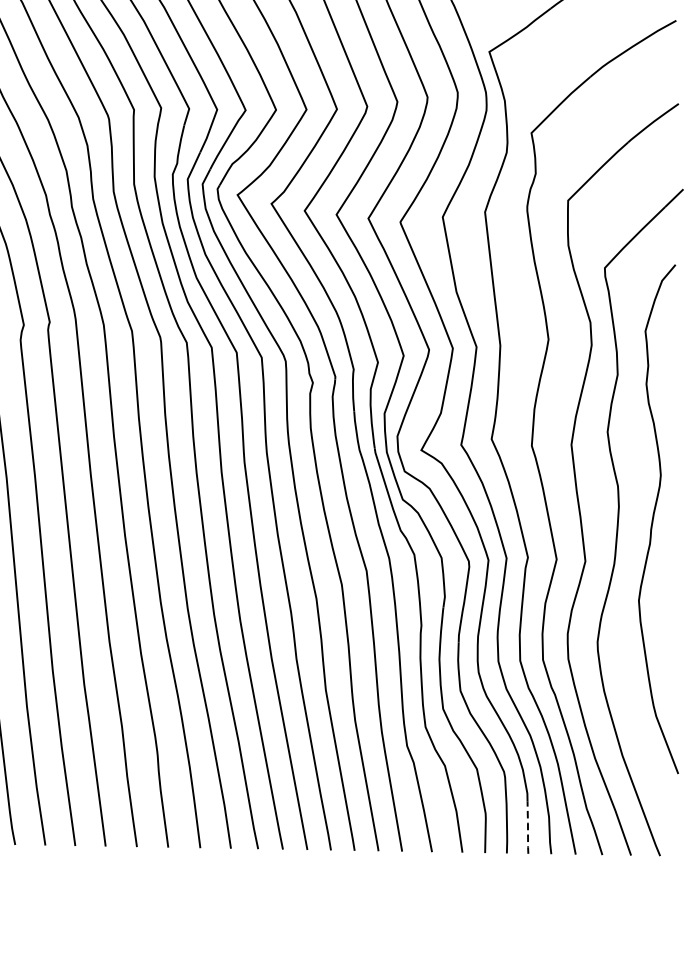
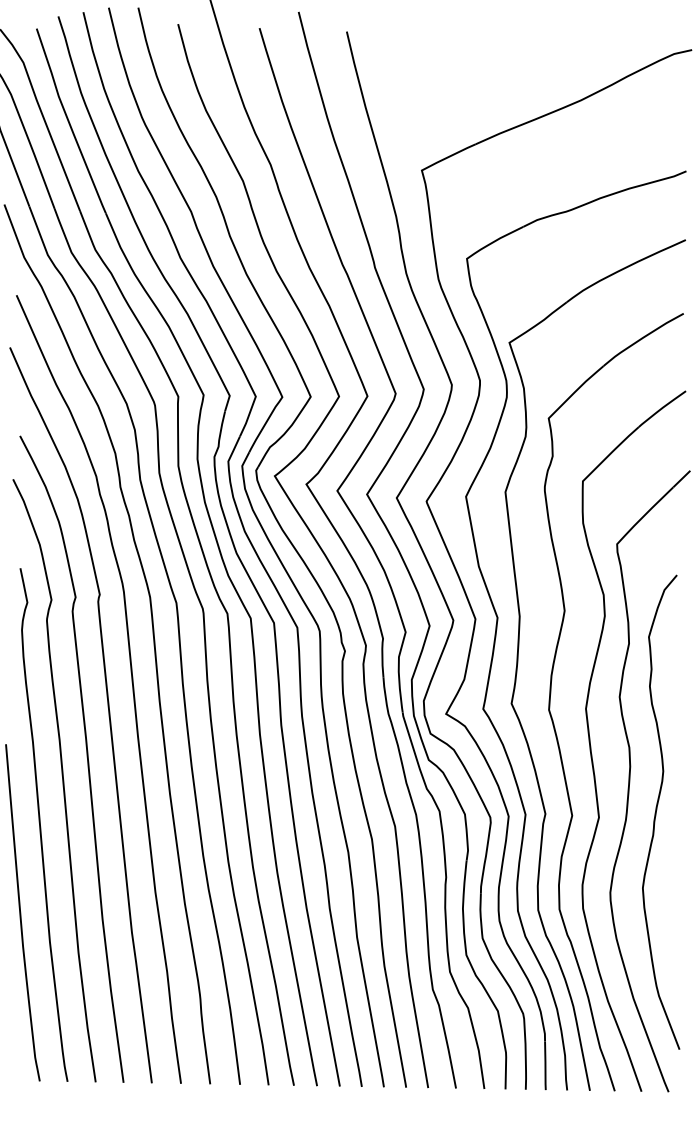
curve: (654, 517) -> (657, 810), moved
line: (528, 827) -> (545, 1065), dashed -> solid

